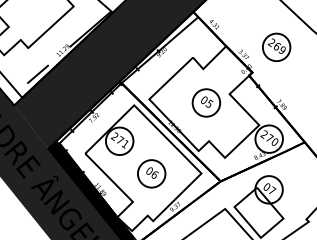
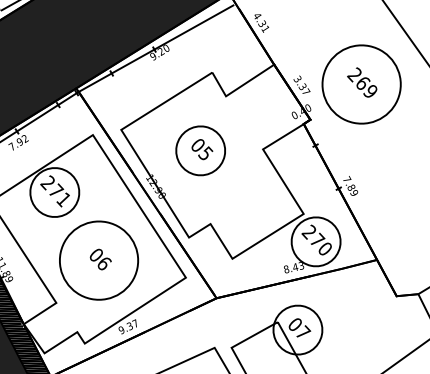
circle: (276, 47) -> (361, 84), size x1.6
part: (206, 102) -> (201, 150), moved
circle: (151, 173) -> (98, 259), size x1.6

